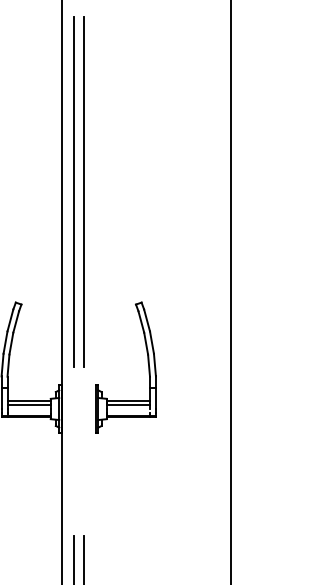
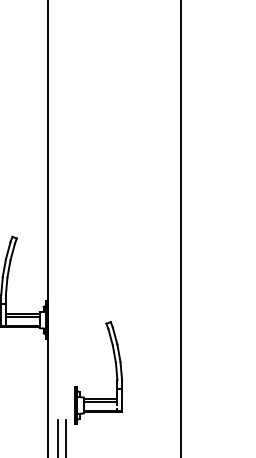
line: (73, 191) -> (57, 149), removed
line: (83, 191) -> (65, 149), removed
part: (147, 362) -> (115, 369), moved

